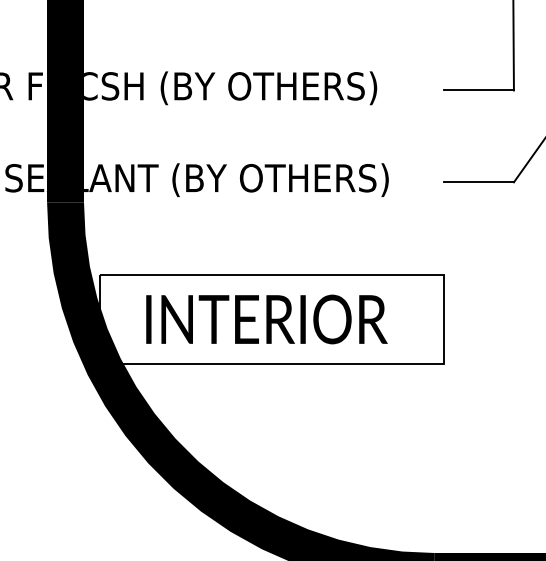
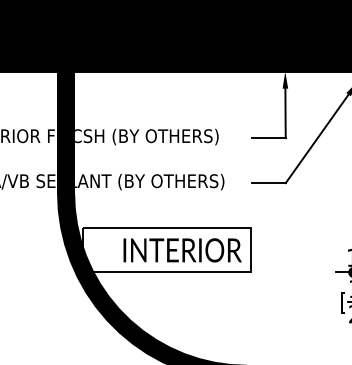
text: (266, 319) -> (182, 250), moved

